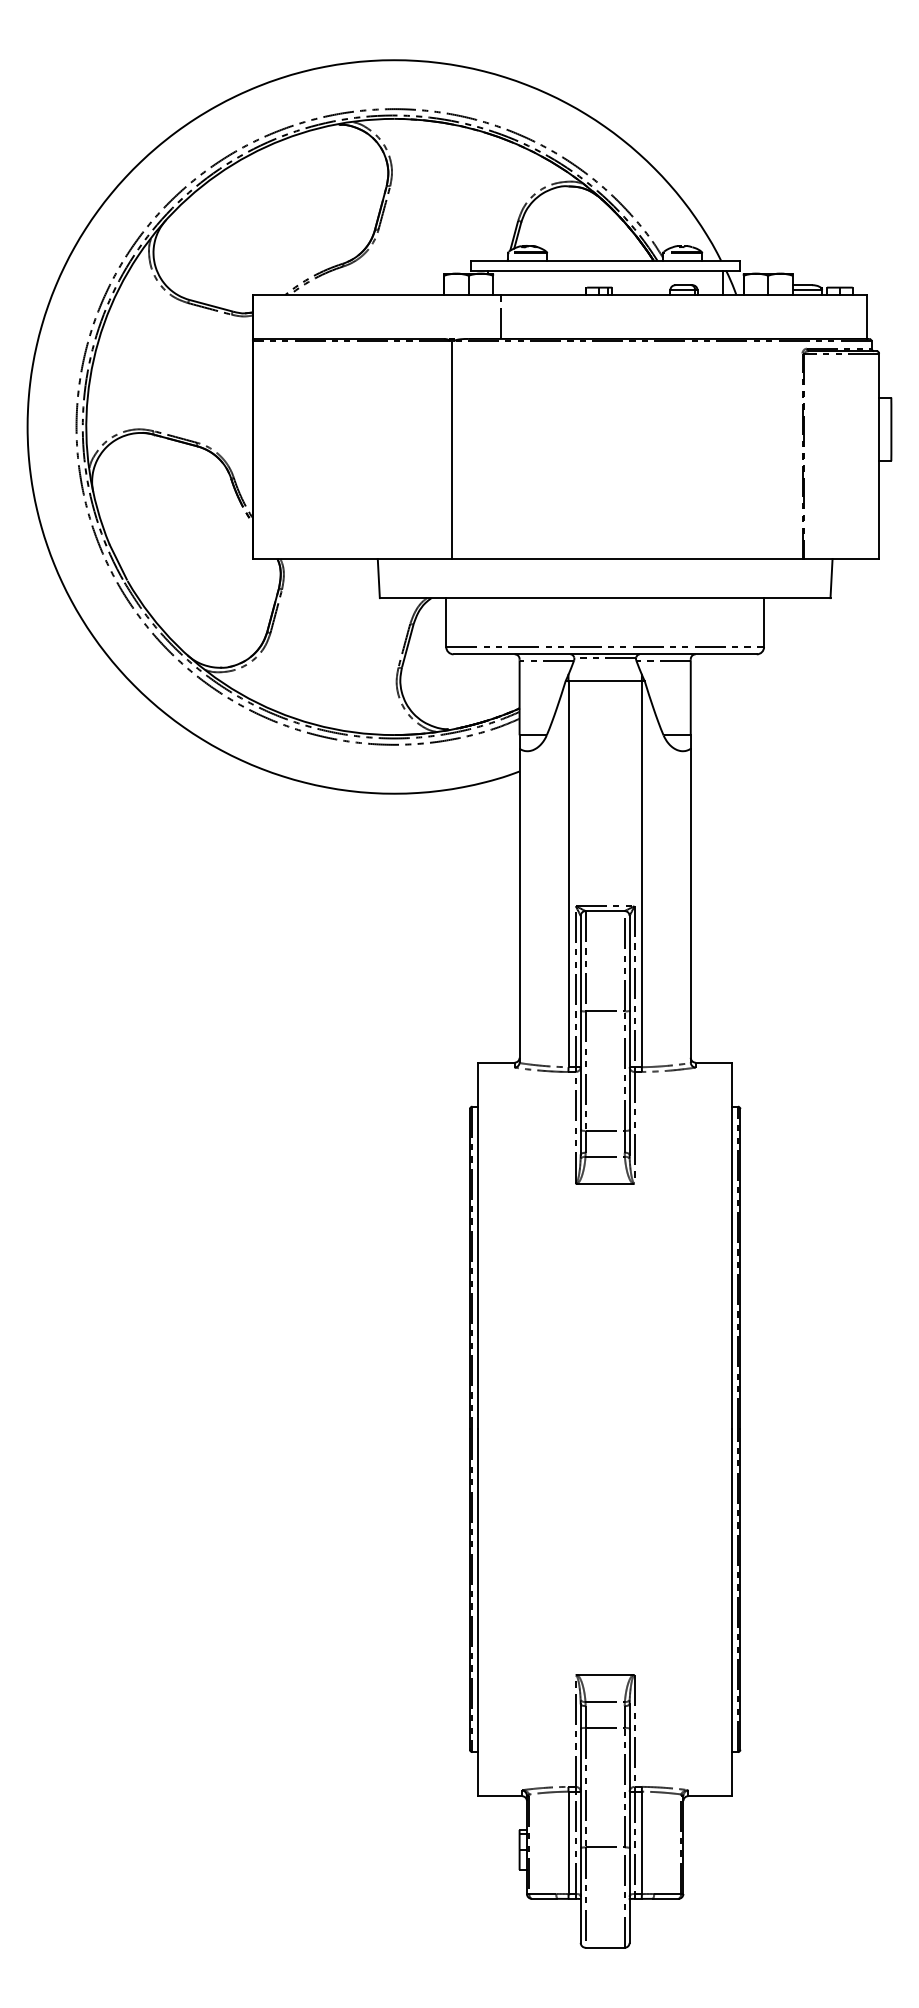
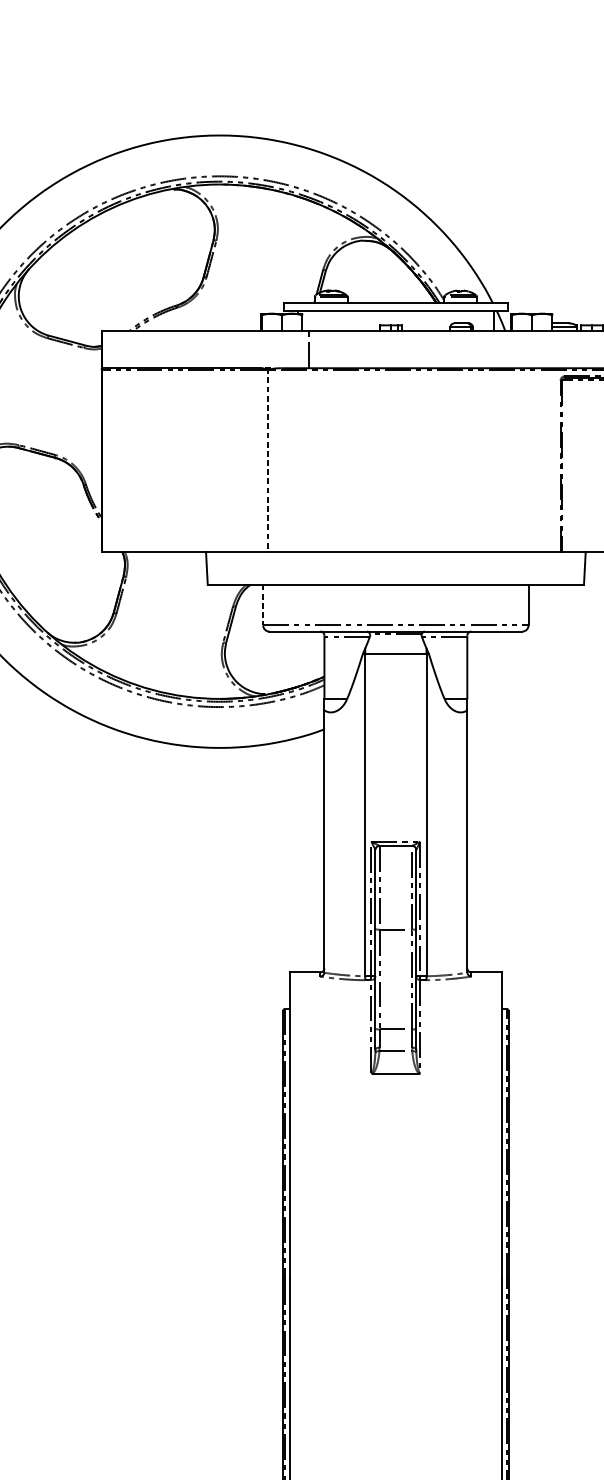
line: (451, 449) -> (267, 460), solid -> dashed
line: (446, 623) -> (263, 605), solid -> dashed

